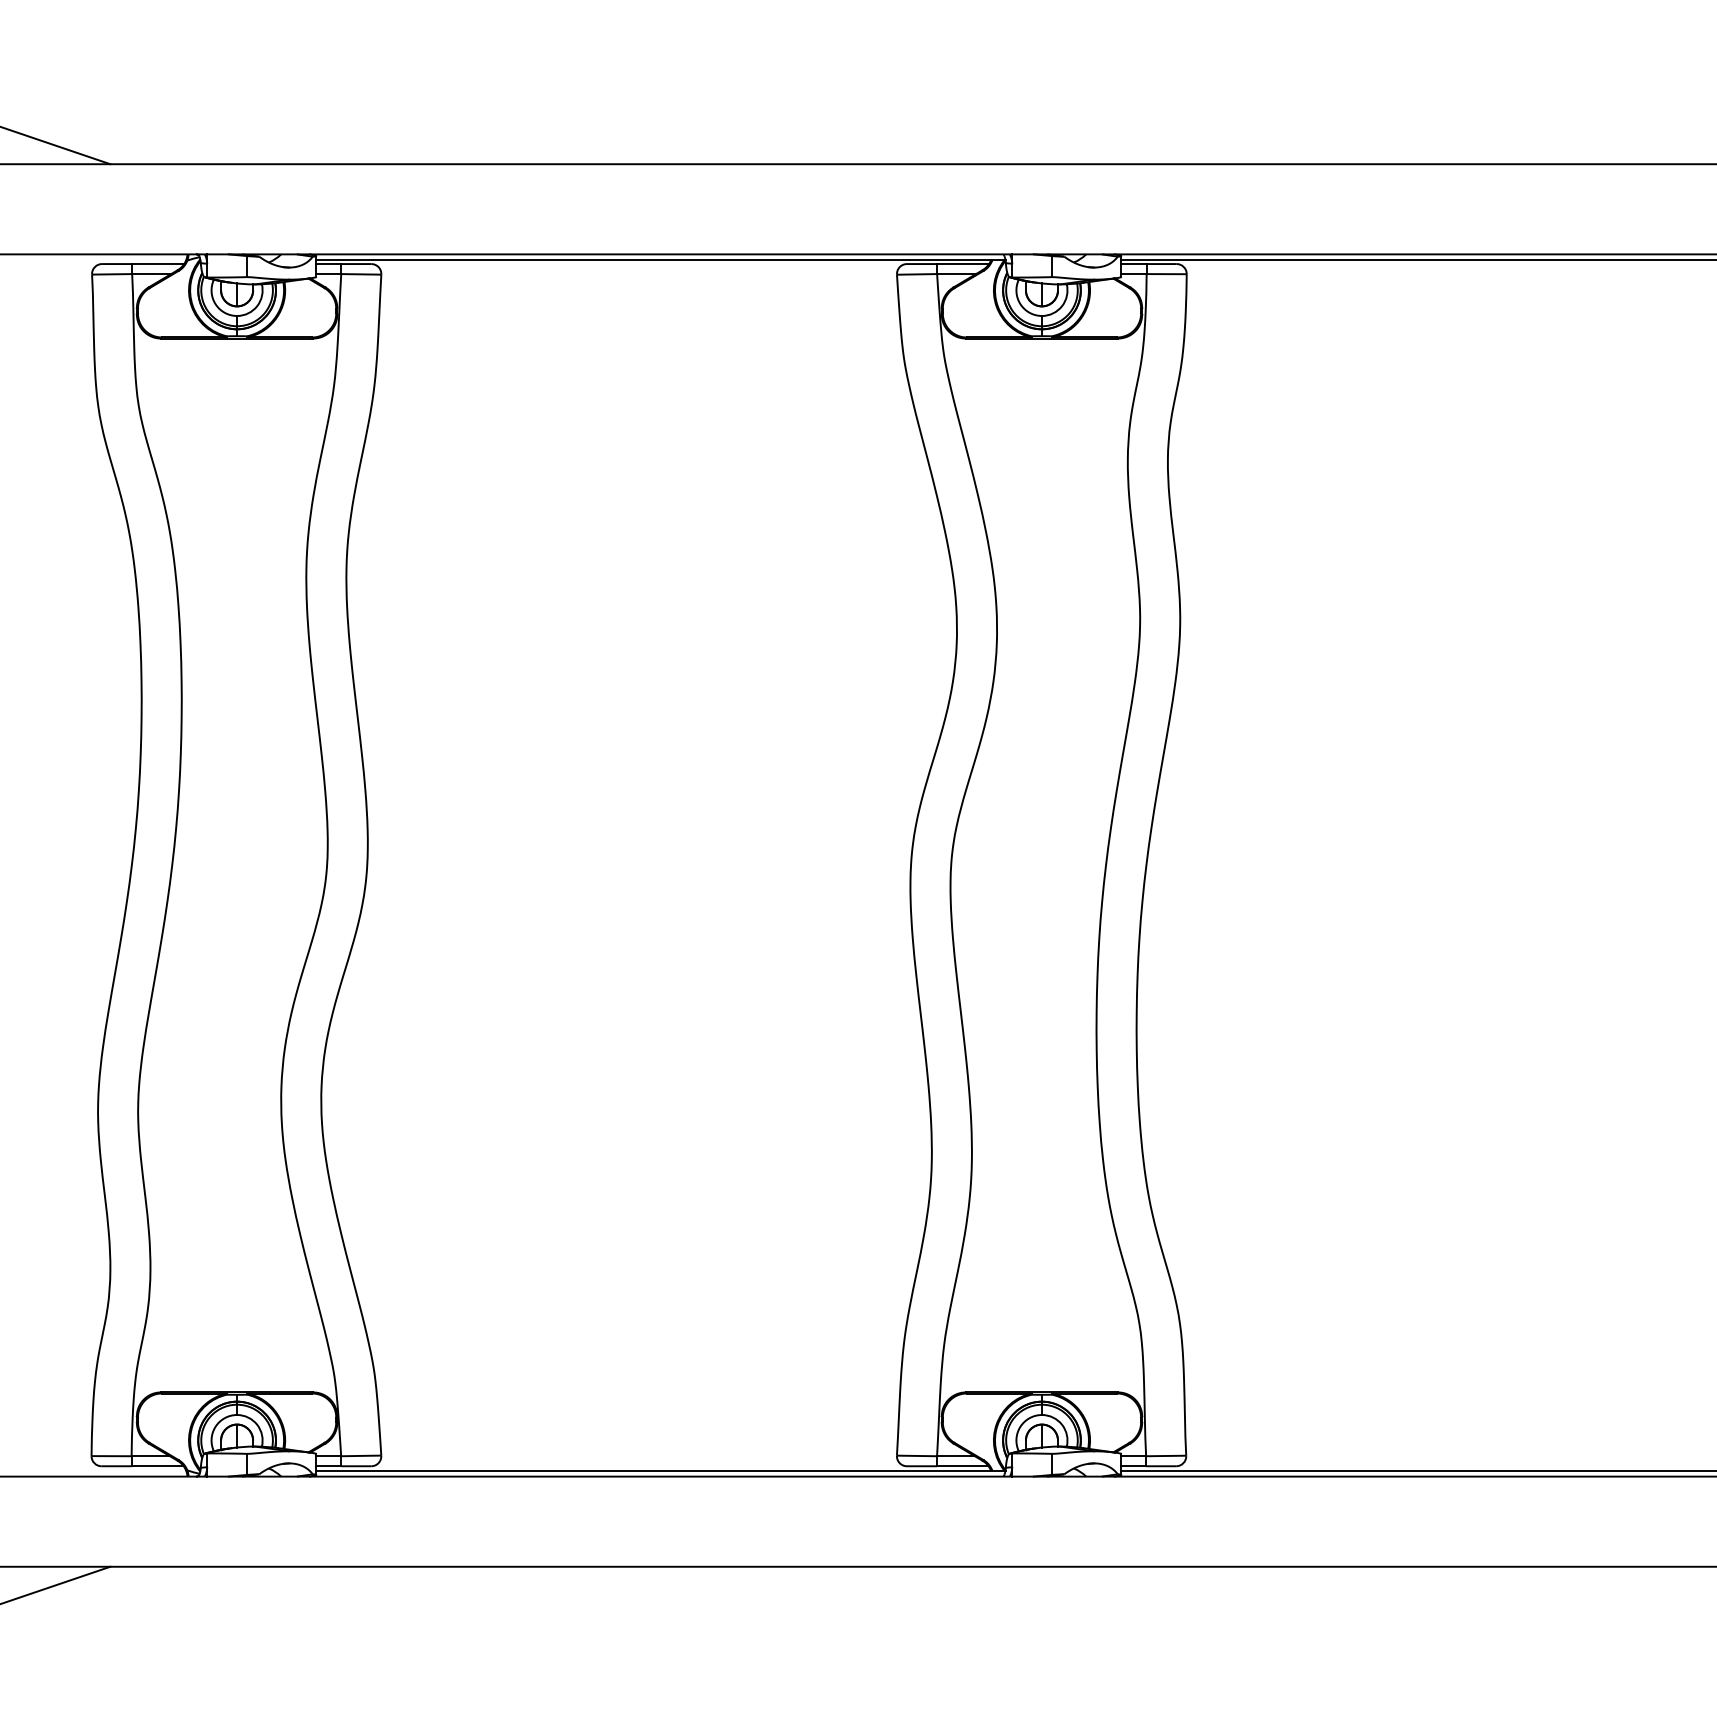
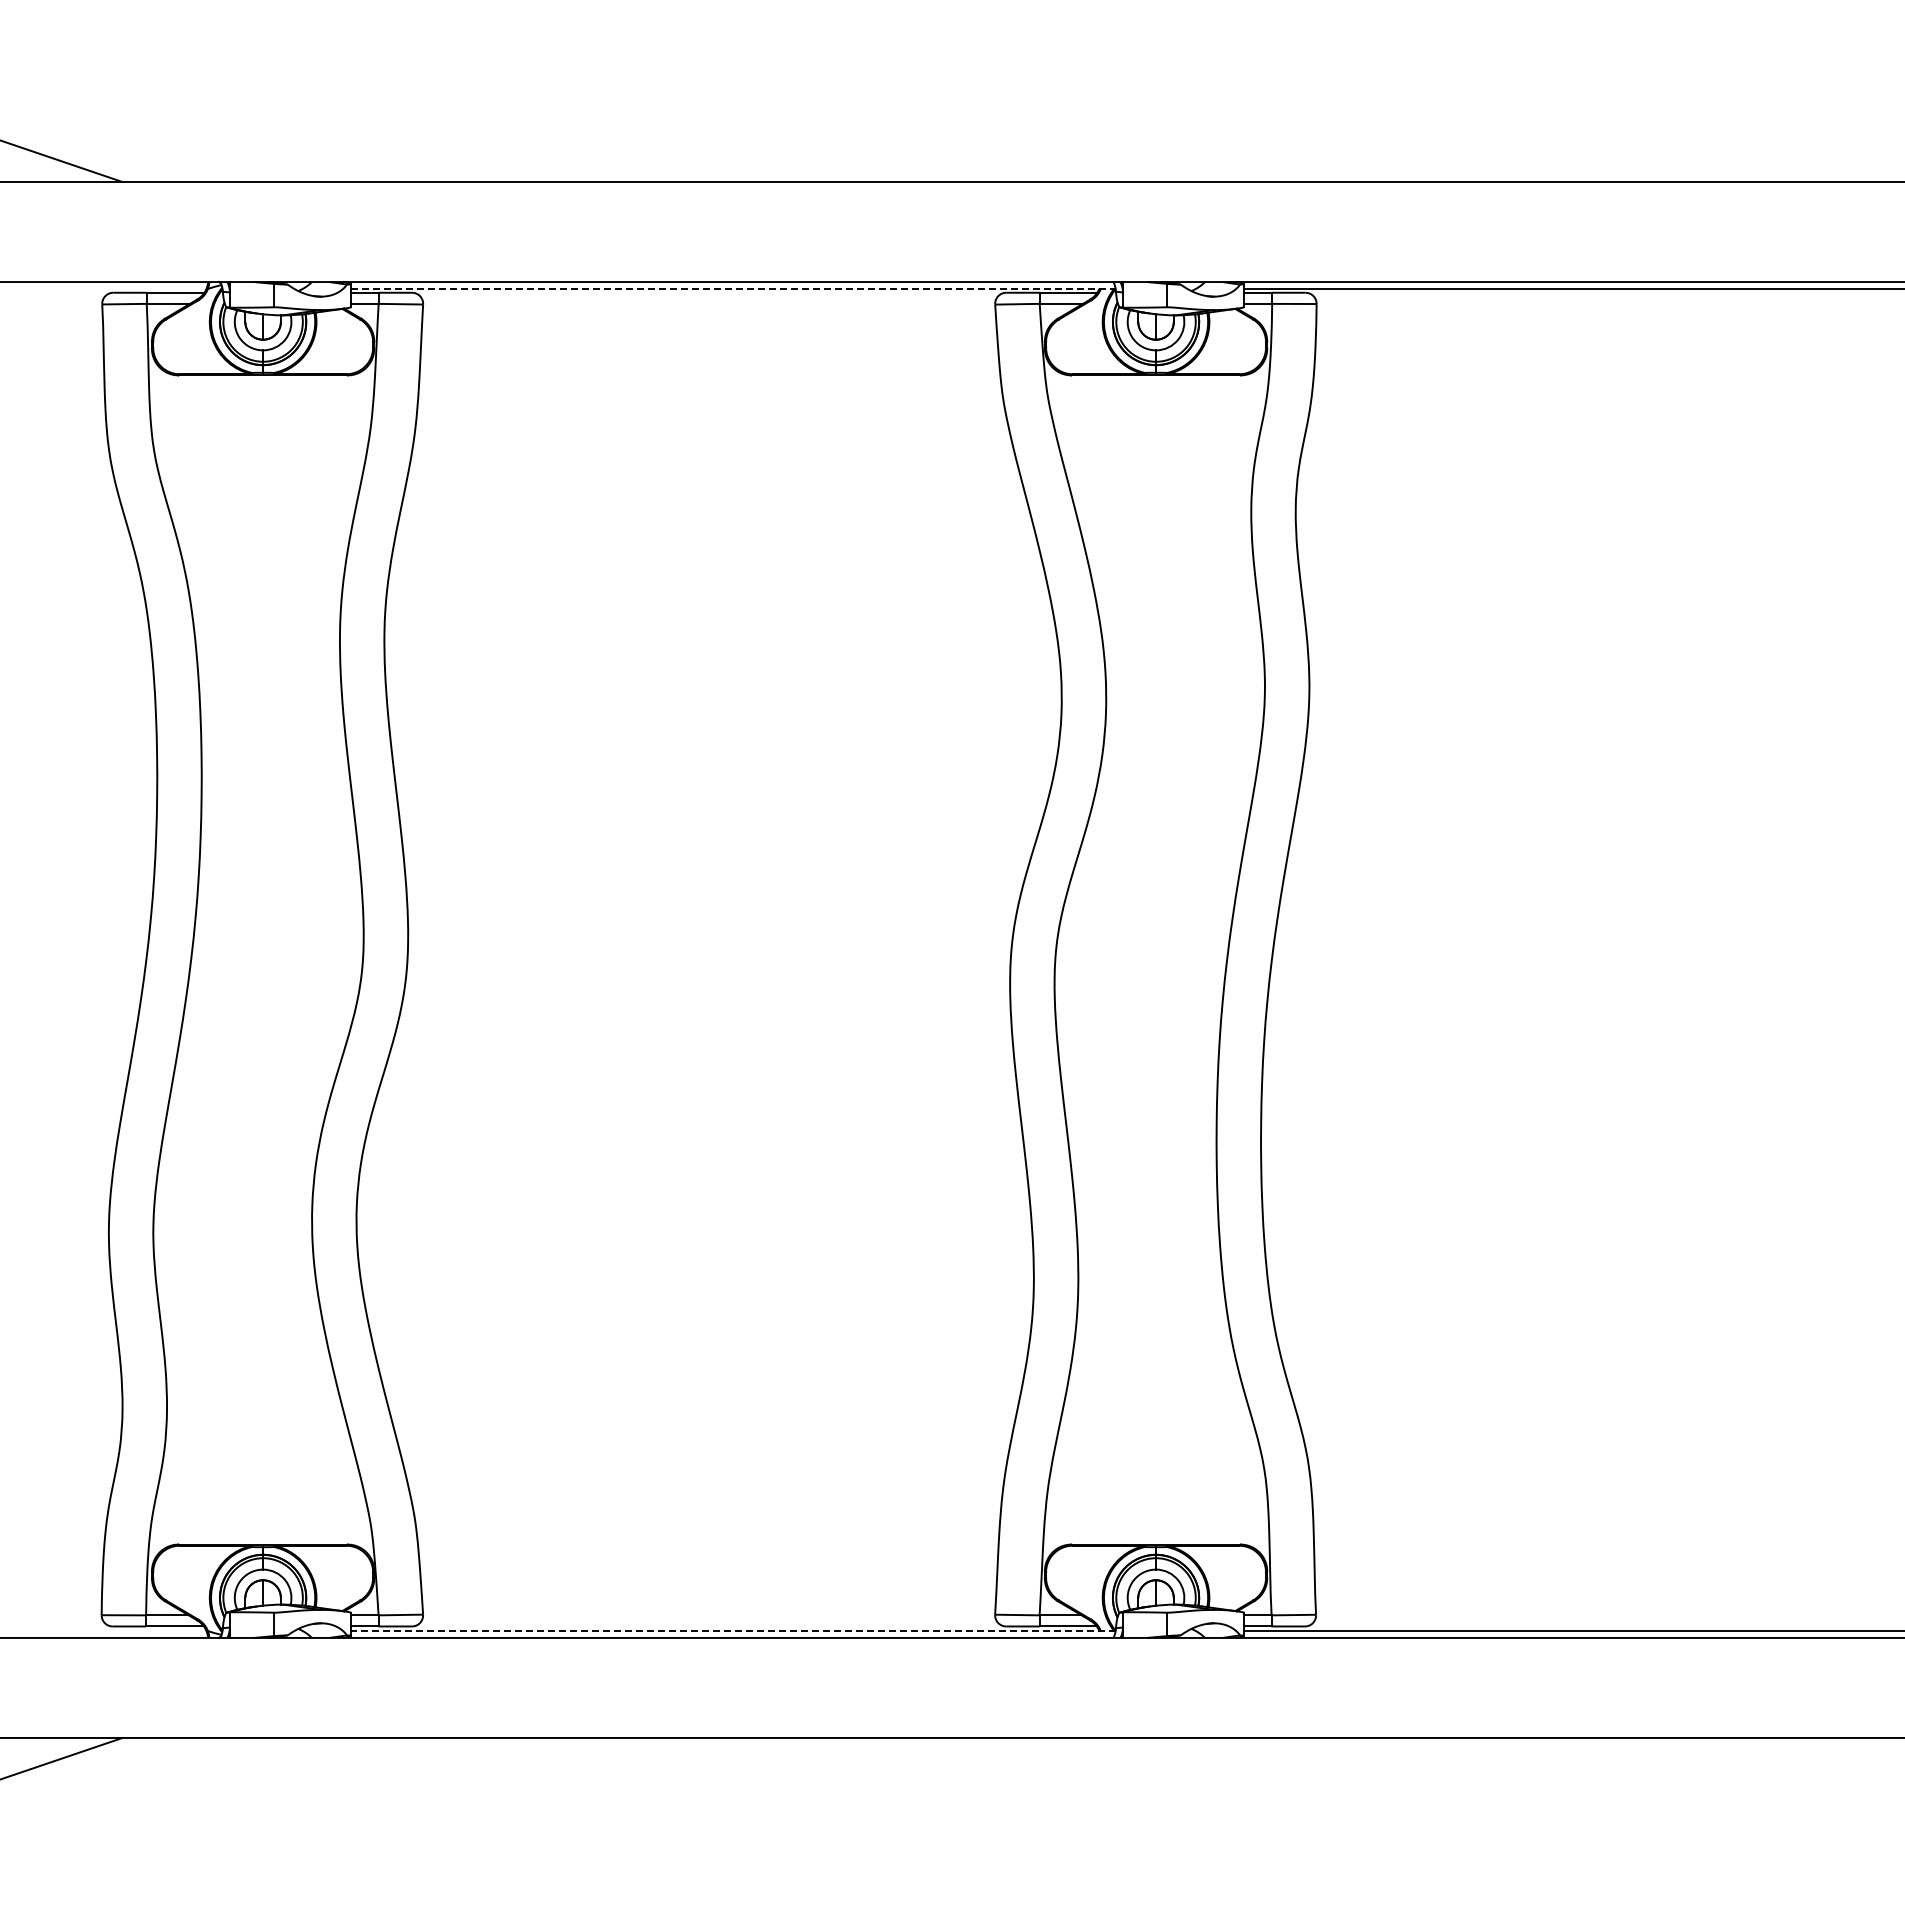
line: (661, 260) -> (733, 288), solid -> dashed
line: (660, 1470) -> (732, 1631), solid -> dashed

